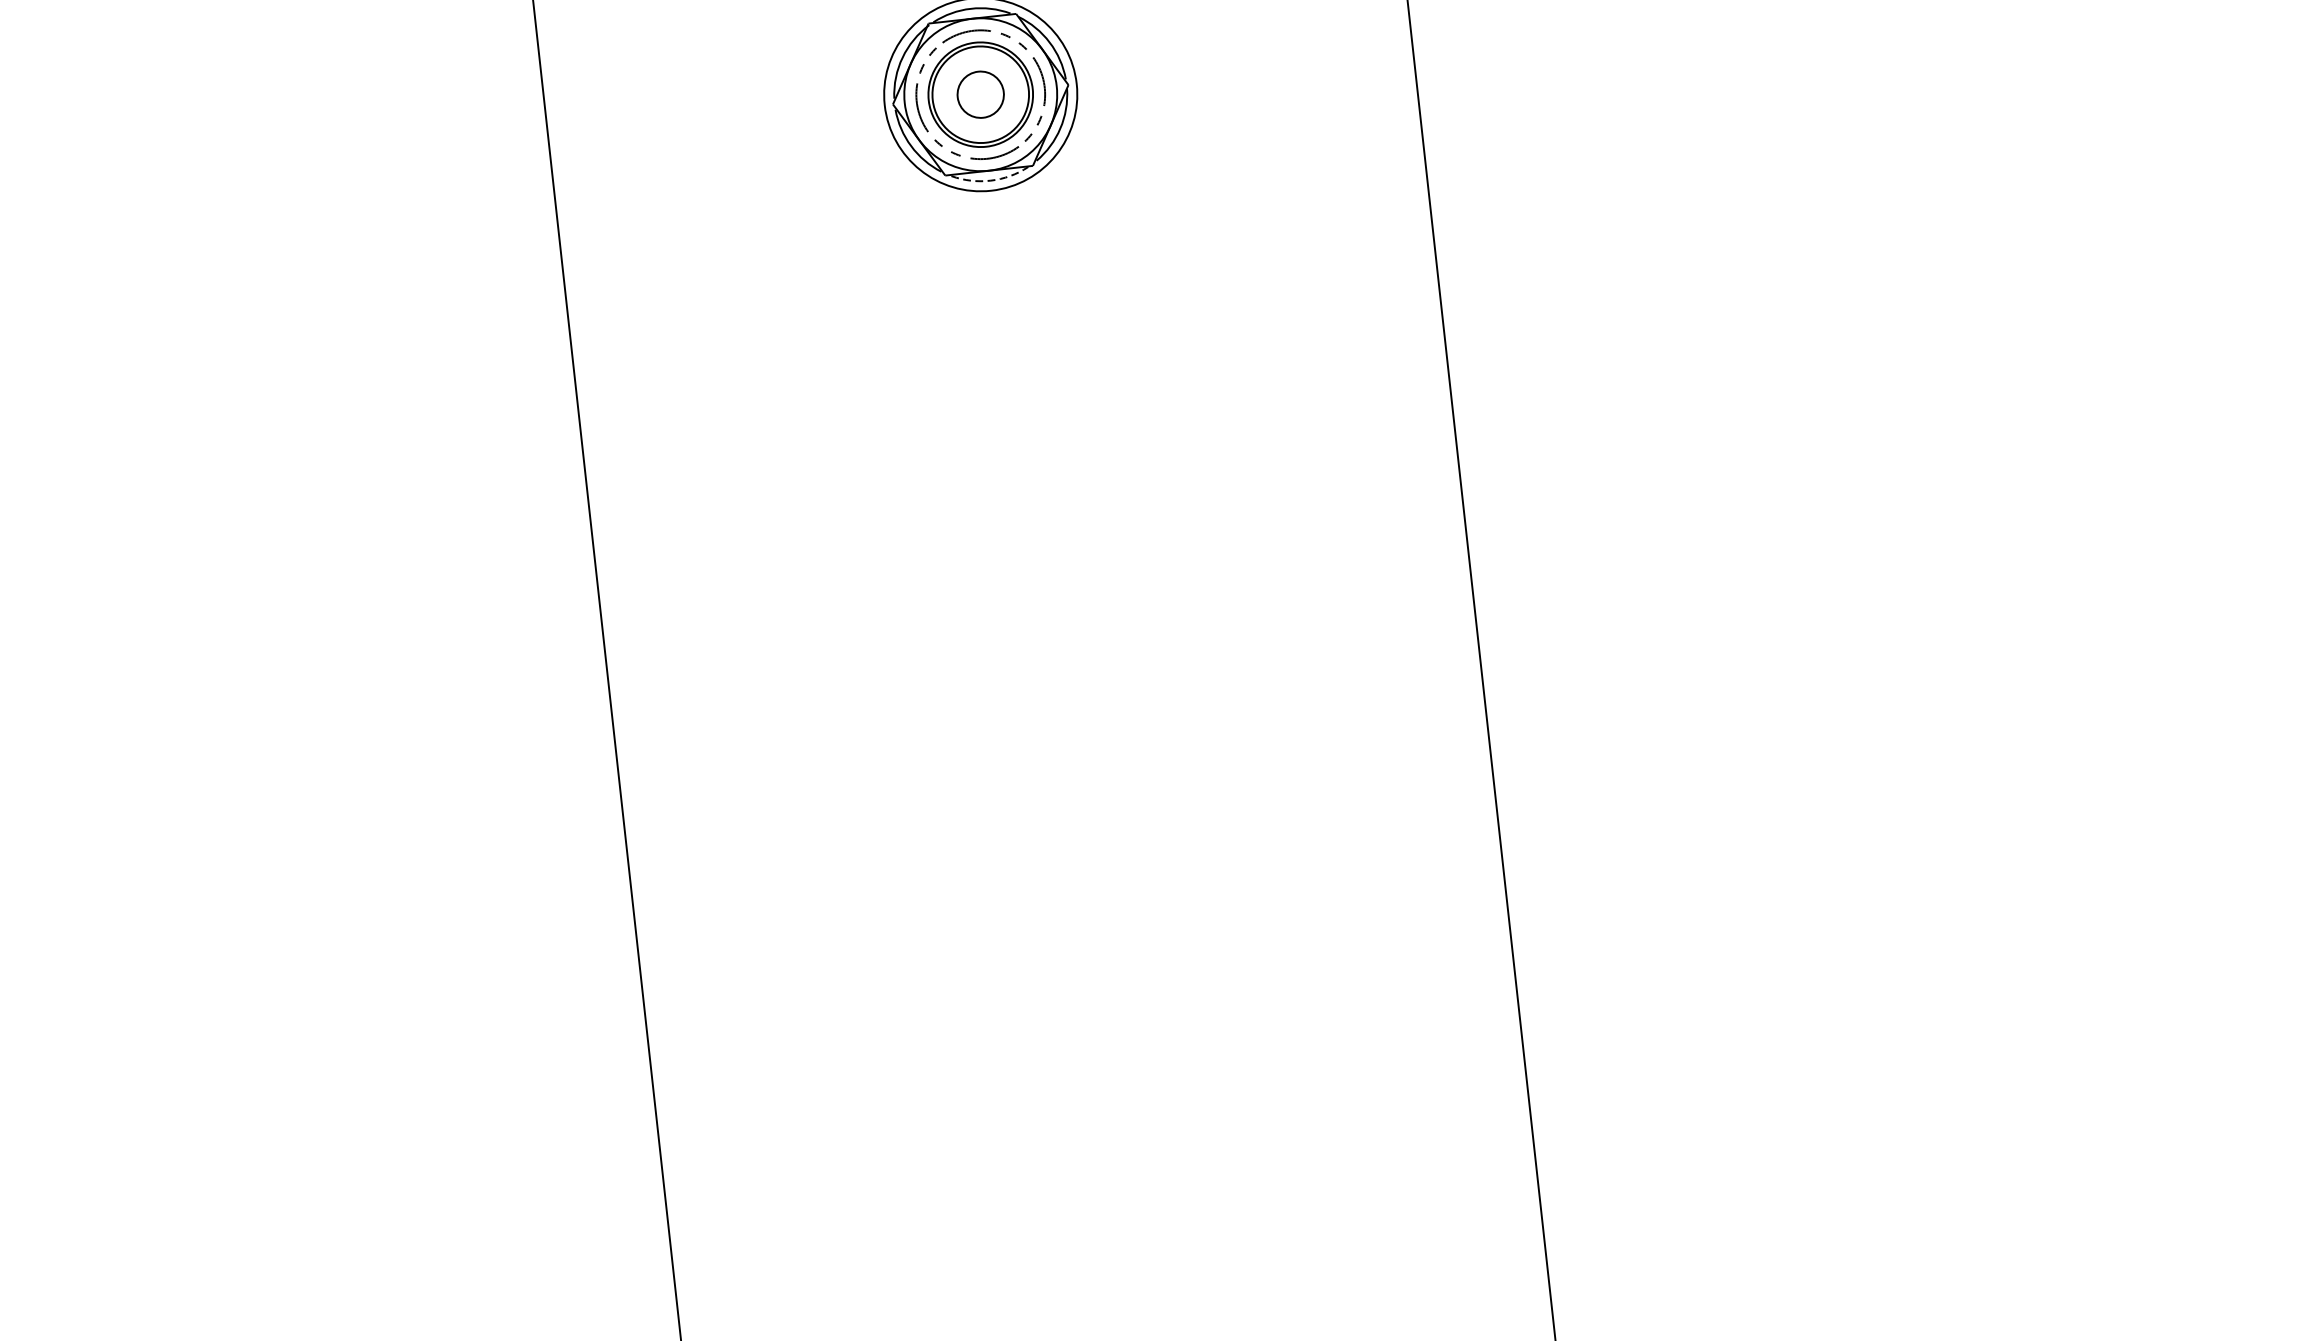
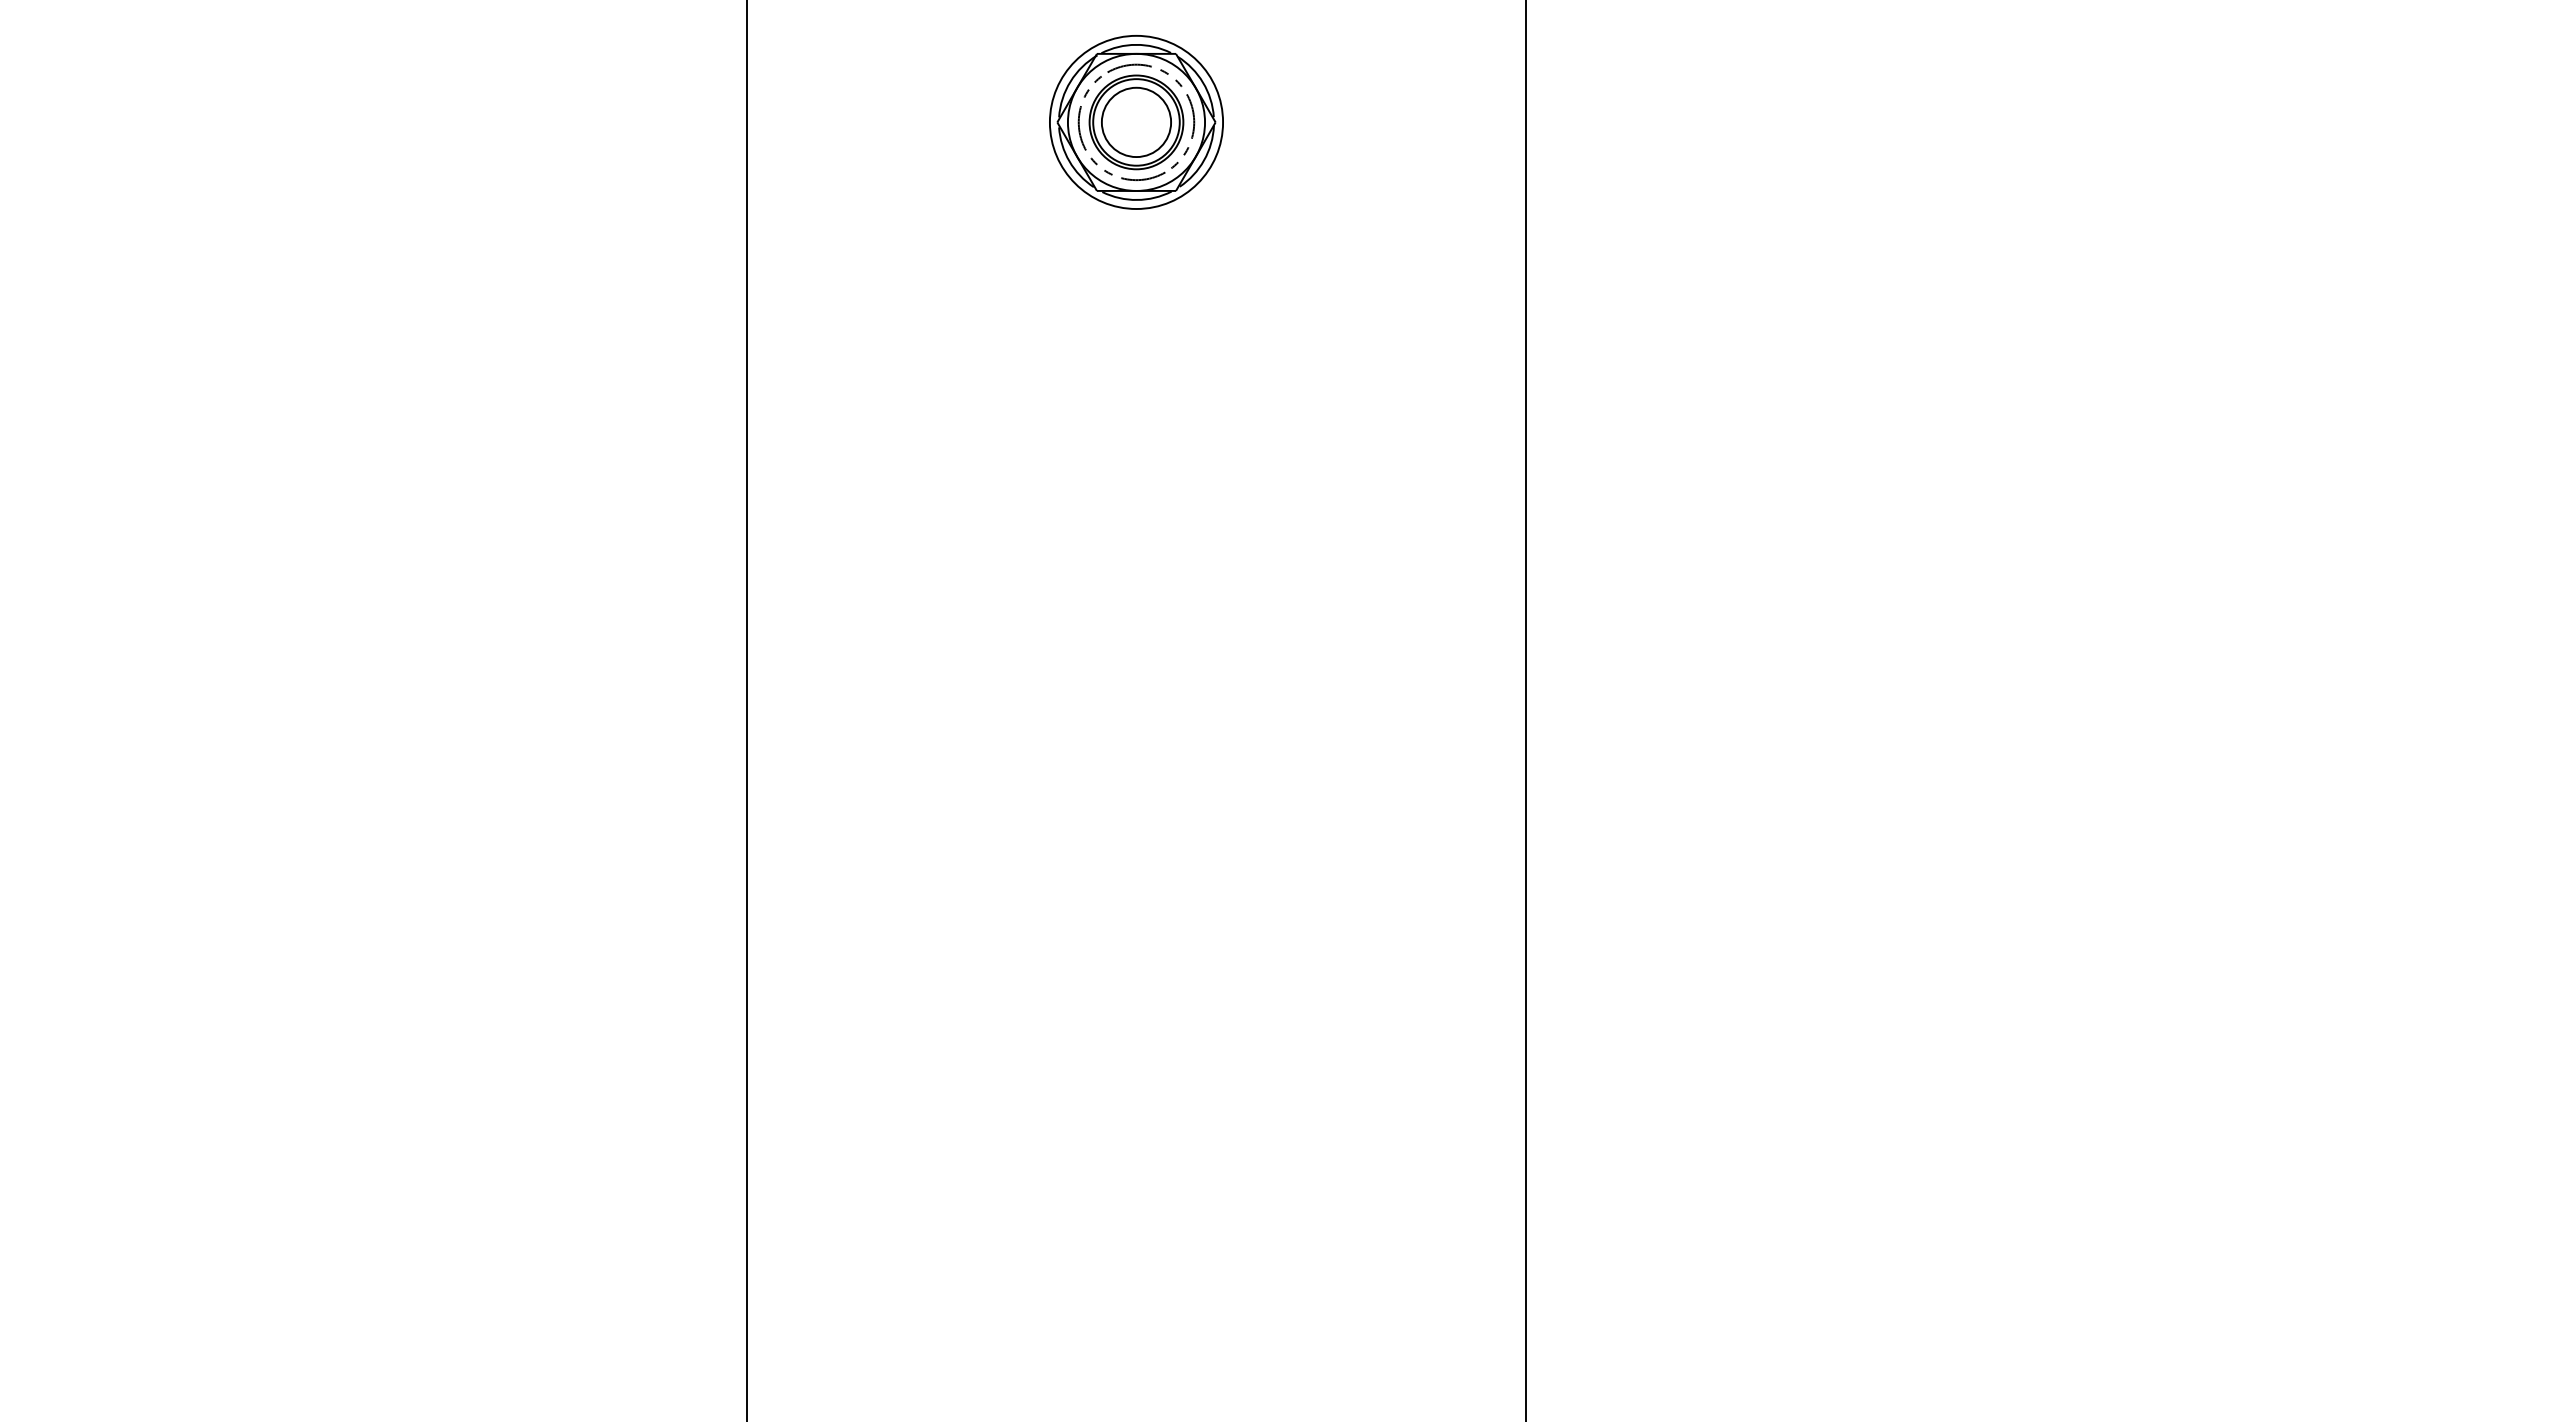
circle: (980, 94) -> (1136, 122), size x1.67
arc: (991, 180) -> (1137, 199), dashed -> solid

